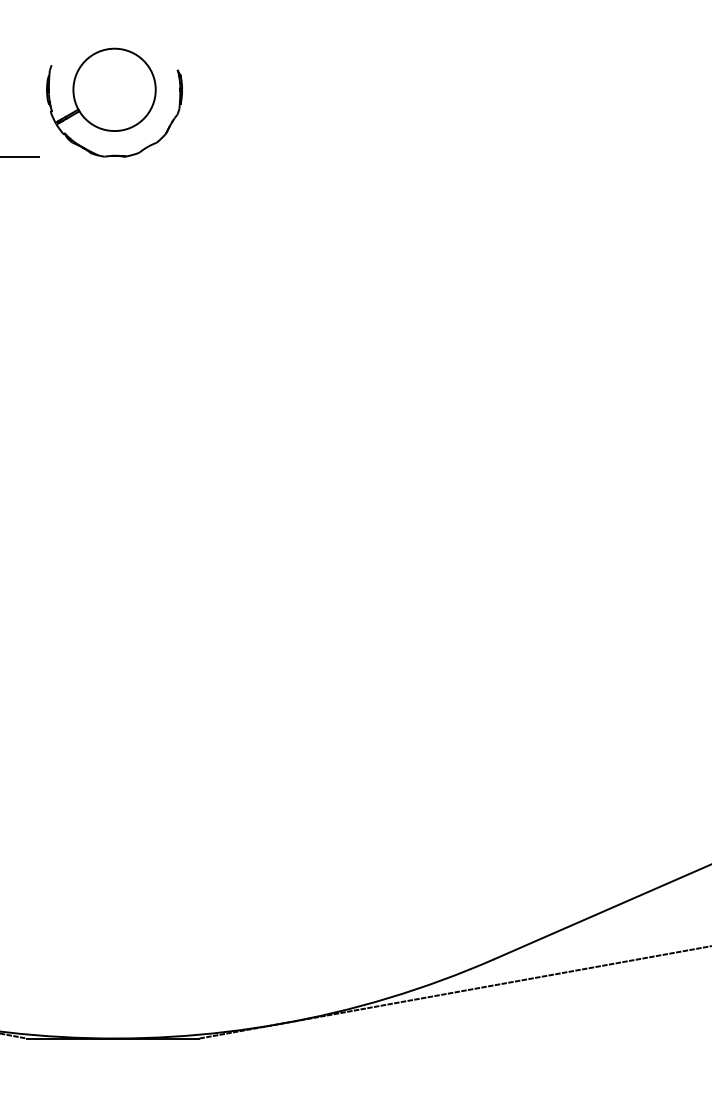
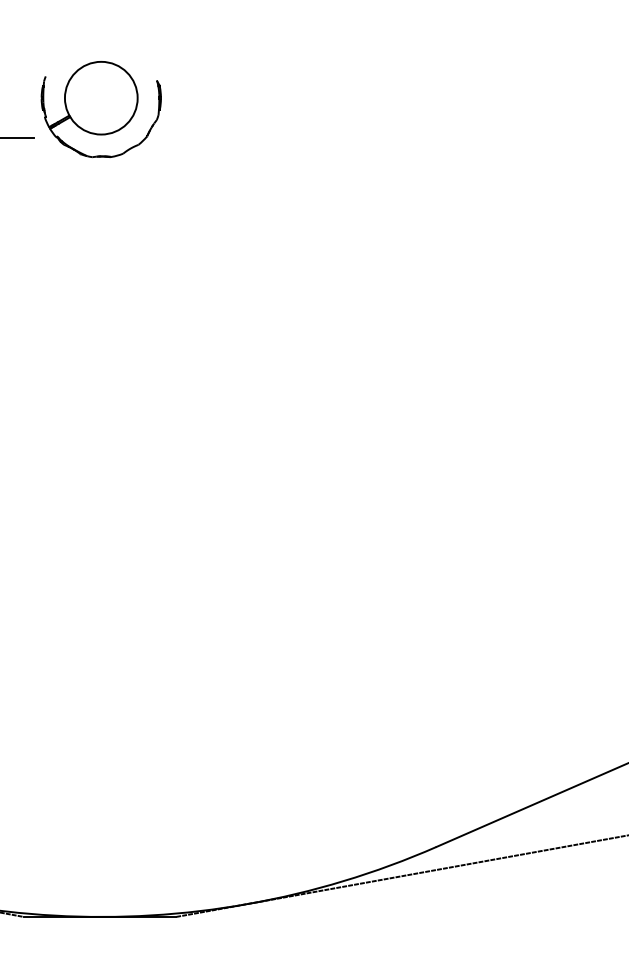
part: (113, 102) -> (100, 109), moved

